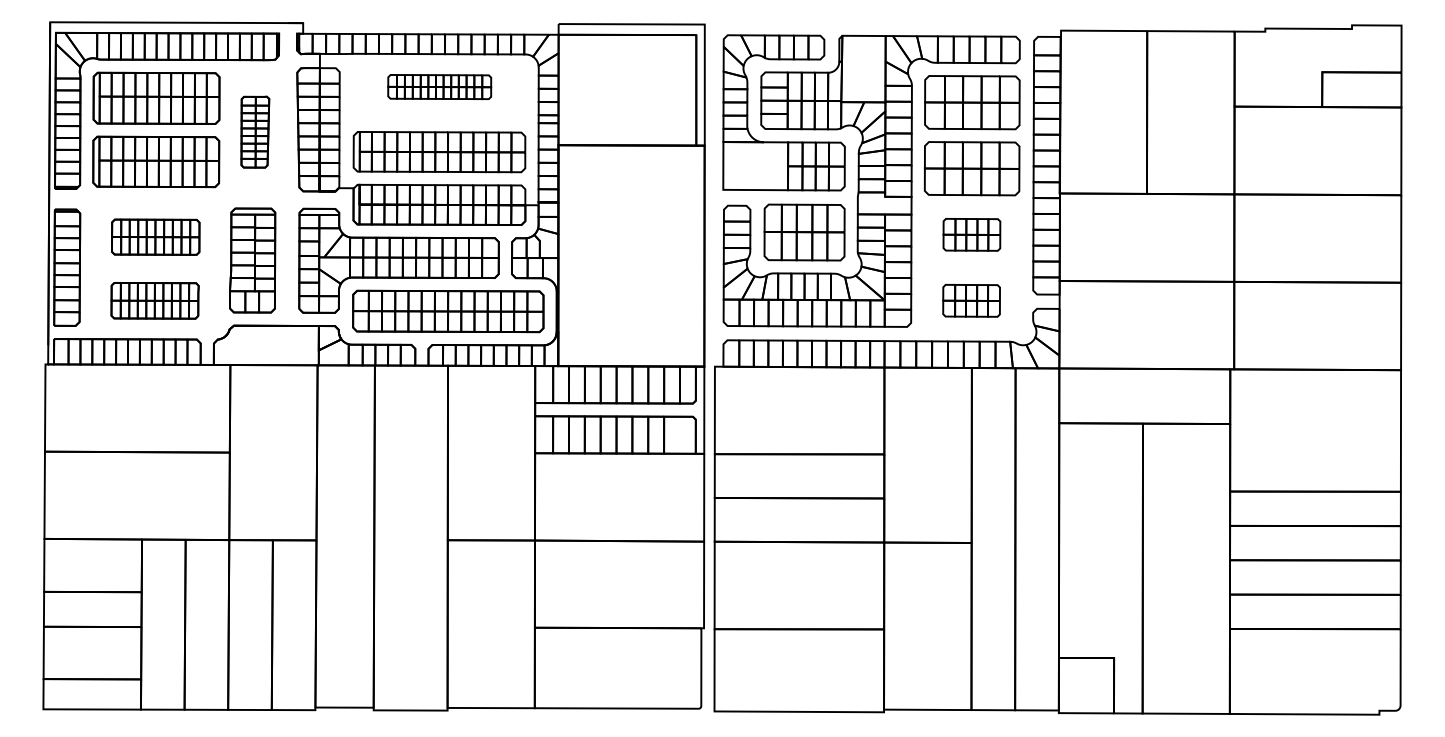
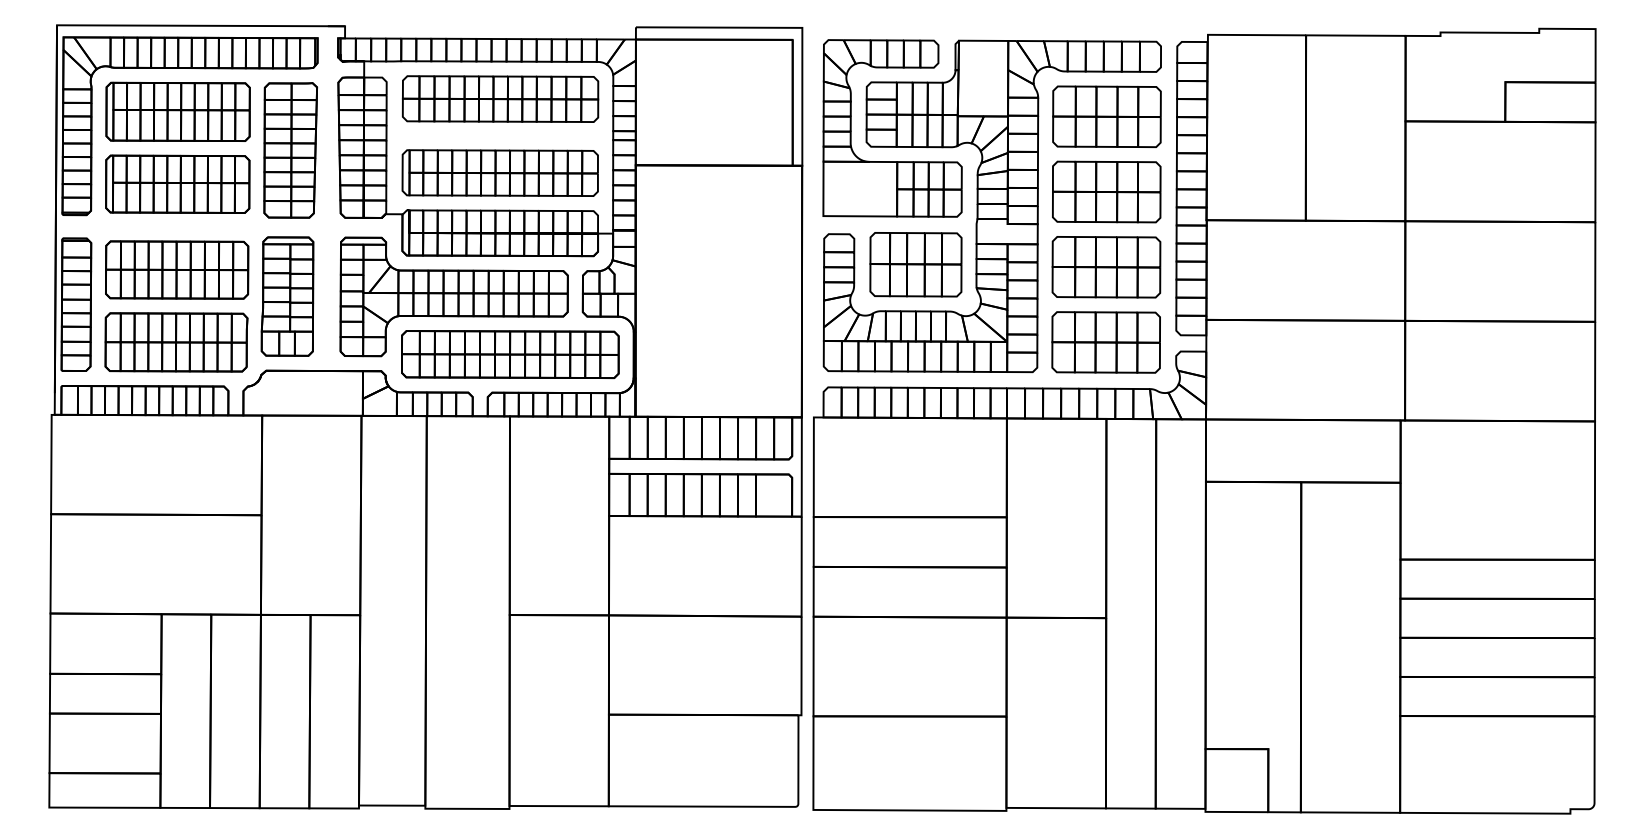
part: (439, 86) -> (500, 98), size x1.67
part: (255, 132) -> (290, 150), size x1.67
part: (971, 234) -> (1106, 267), size x1.67
part: (155, 236) -> (177, 269), size x1.43
part: (155, 300) -> (176, 342), size x1.43
part: (971, 300) -> (1105, 342), size x1.67

